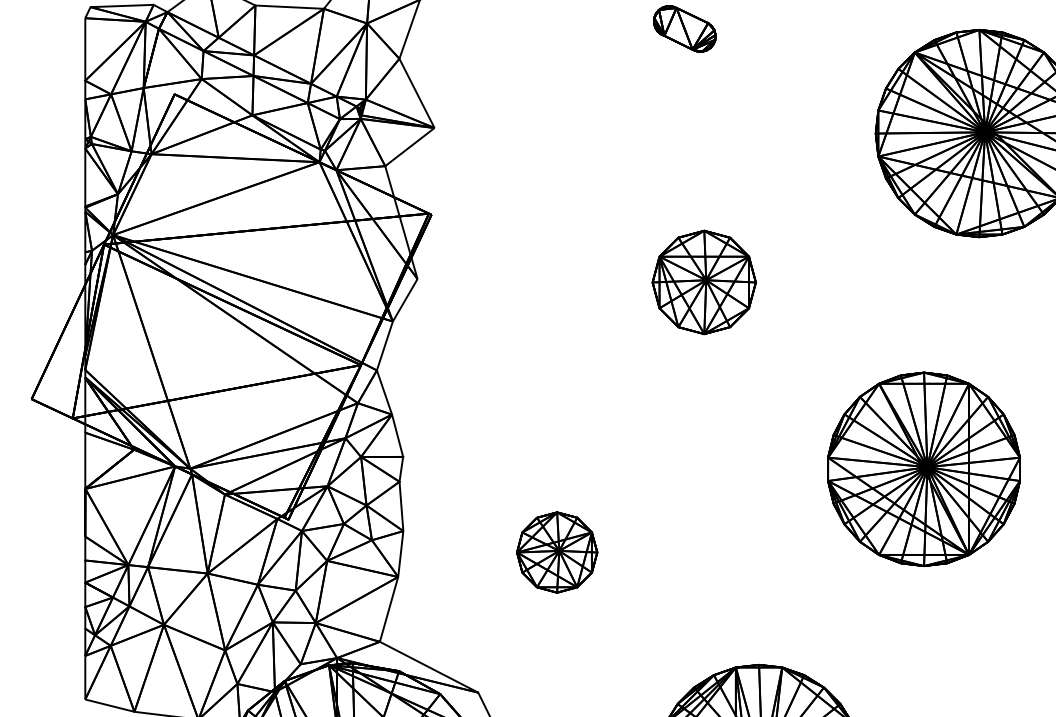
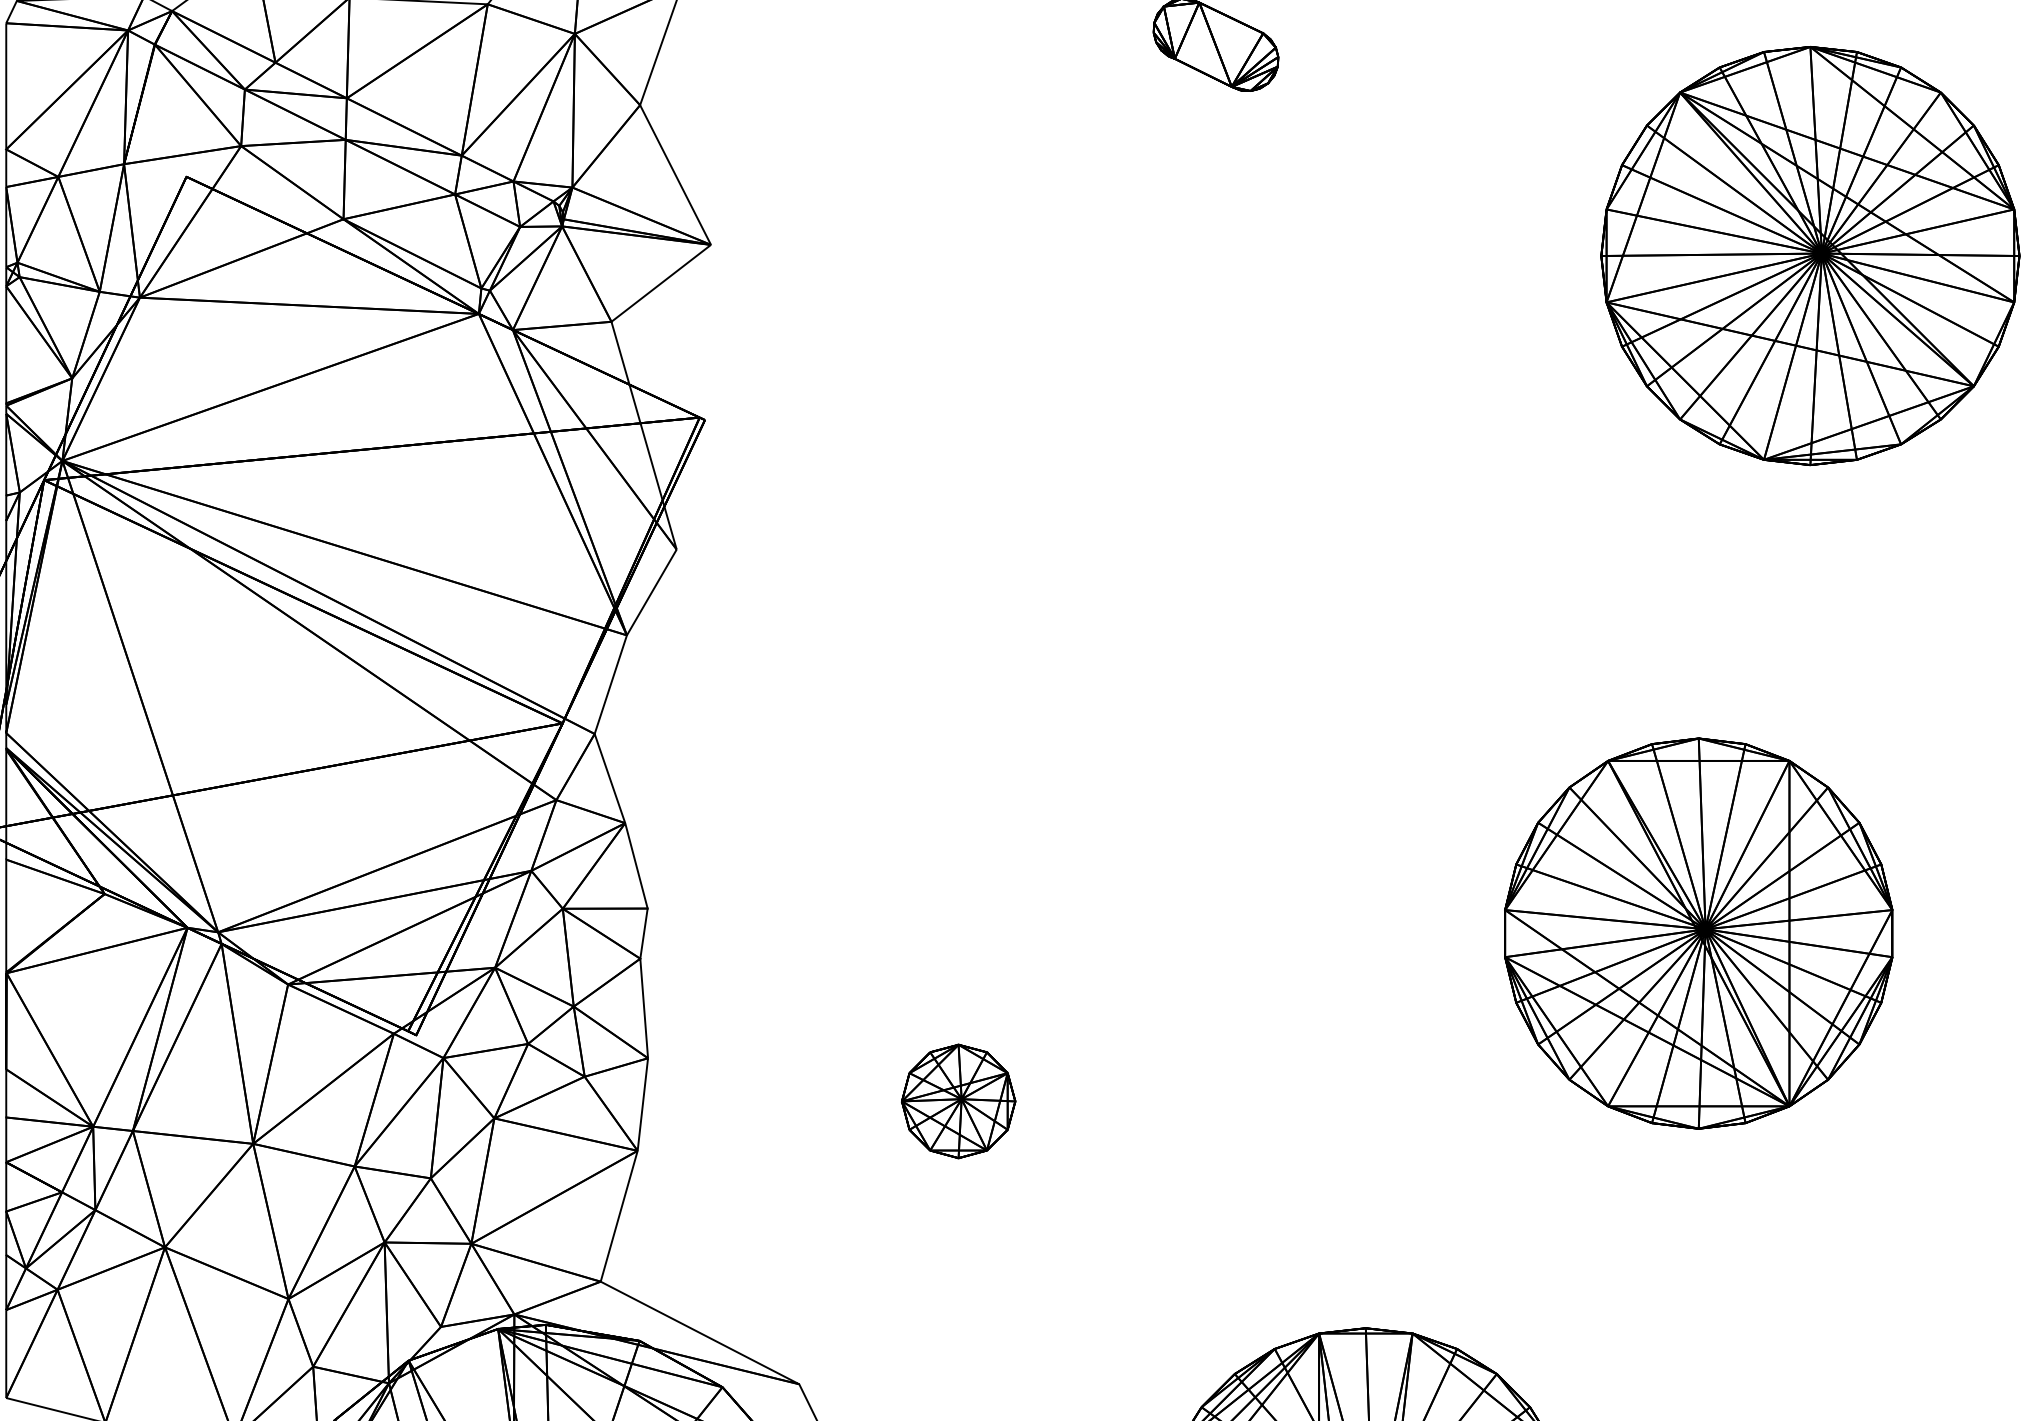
part: (703, 282) -> (1253, 556), removed
part: (557, 552) -> (959, 1101), size x0.7

